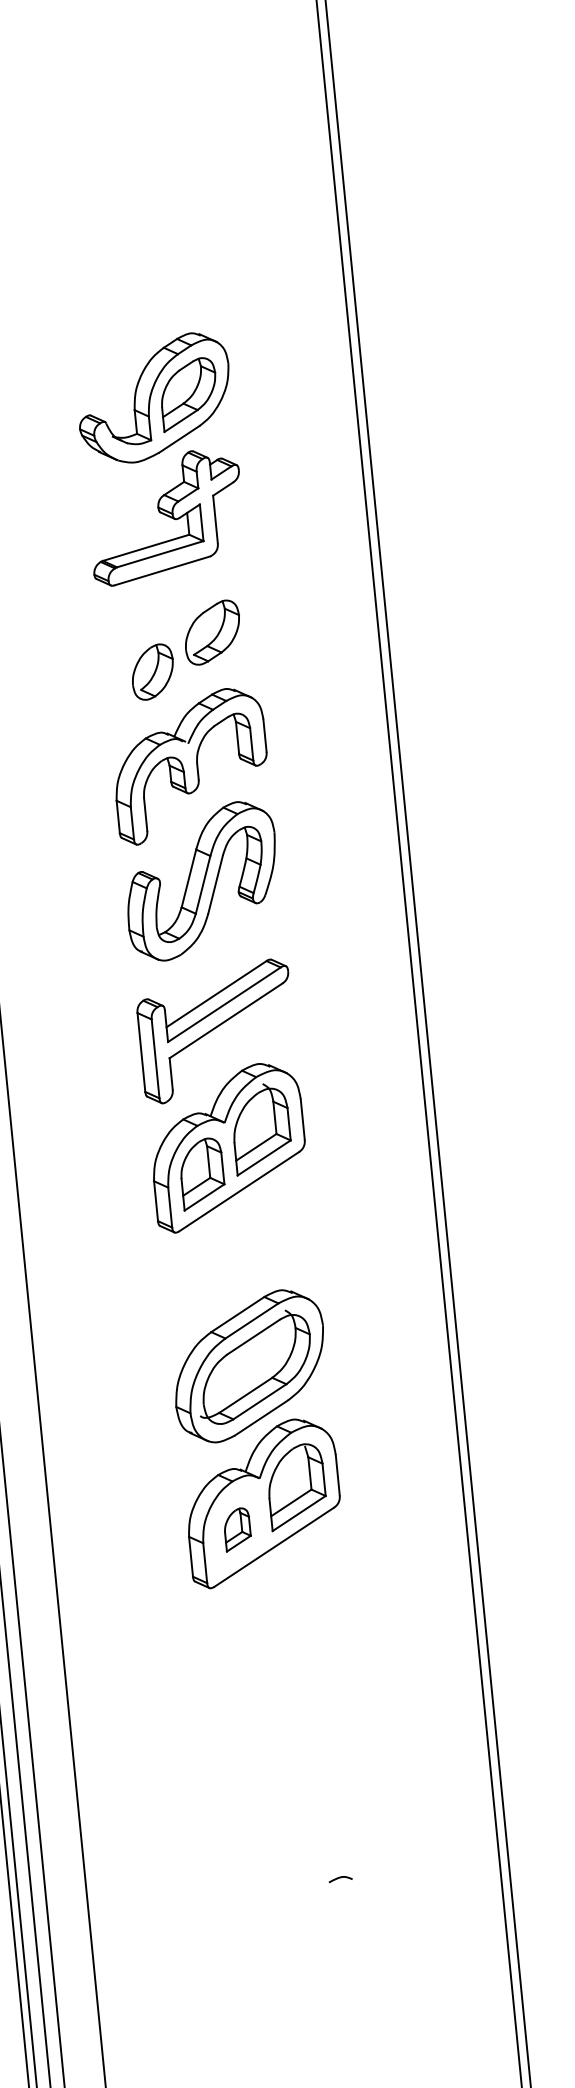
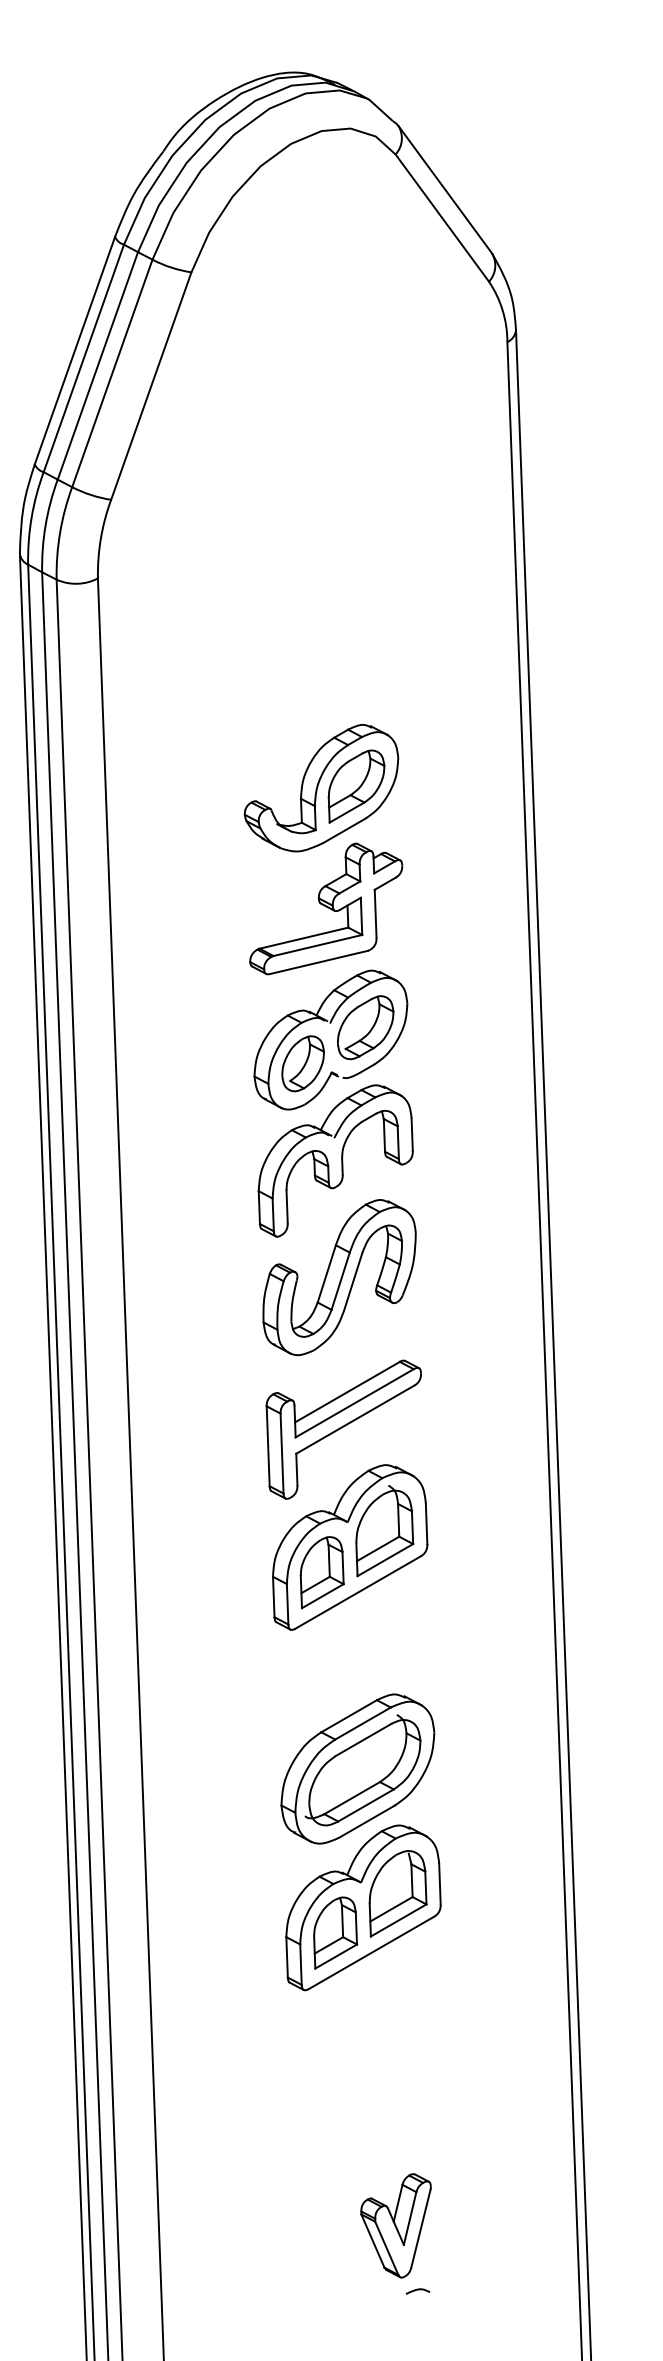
part: (177, 630) -> (330, 1023), added
part: (237, 1529) -> (335, 1932), size x1.67
part: (314, 1815) -> (395, 2225), added

